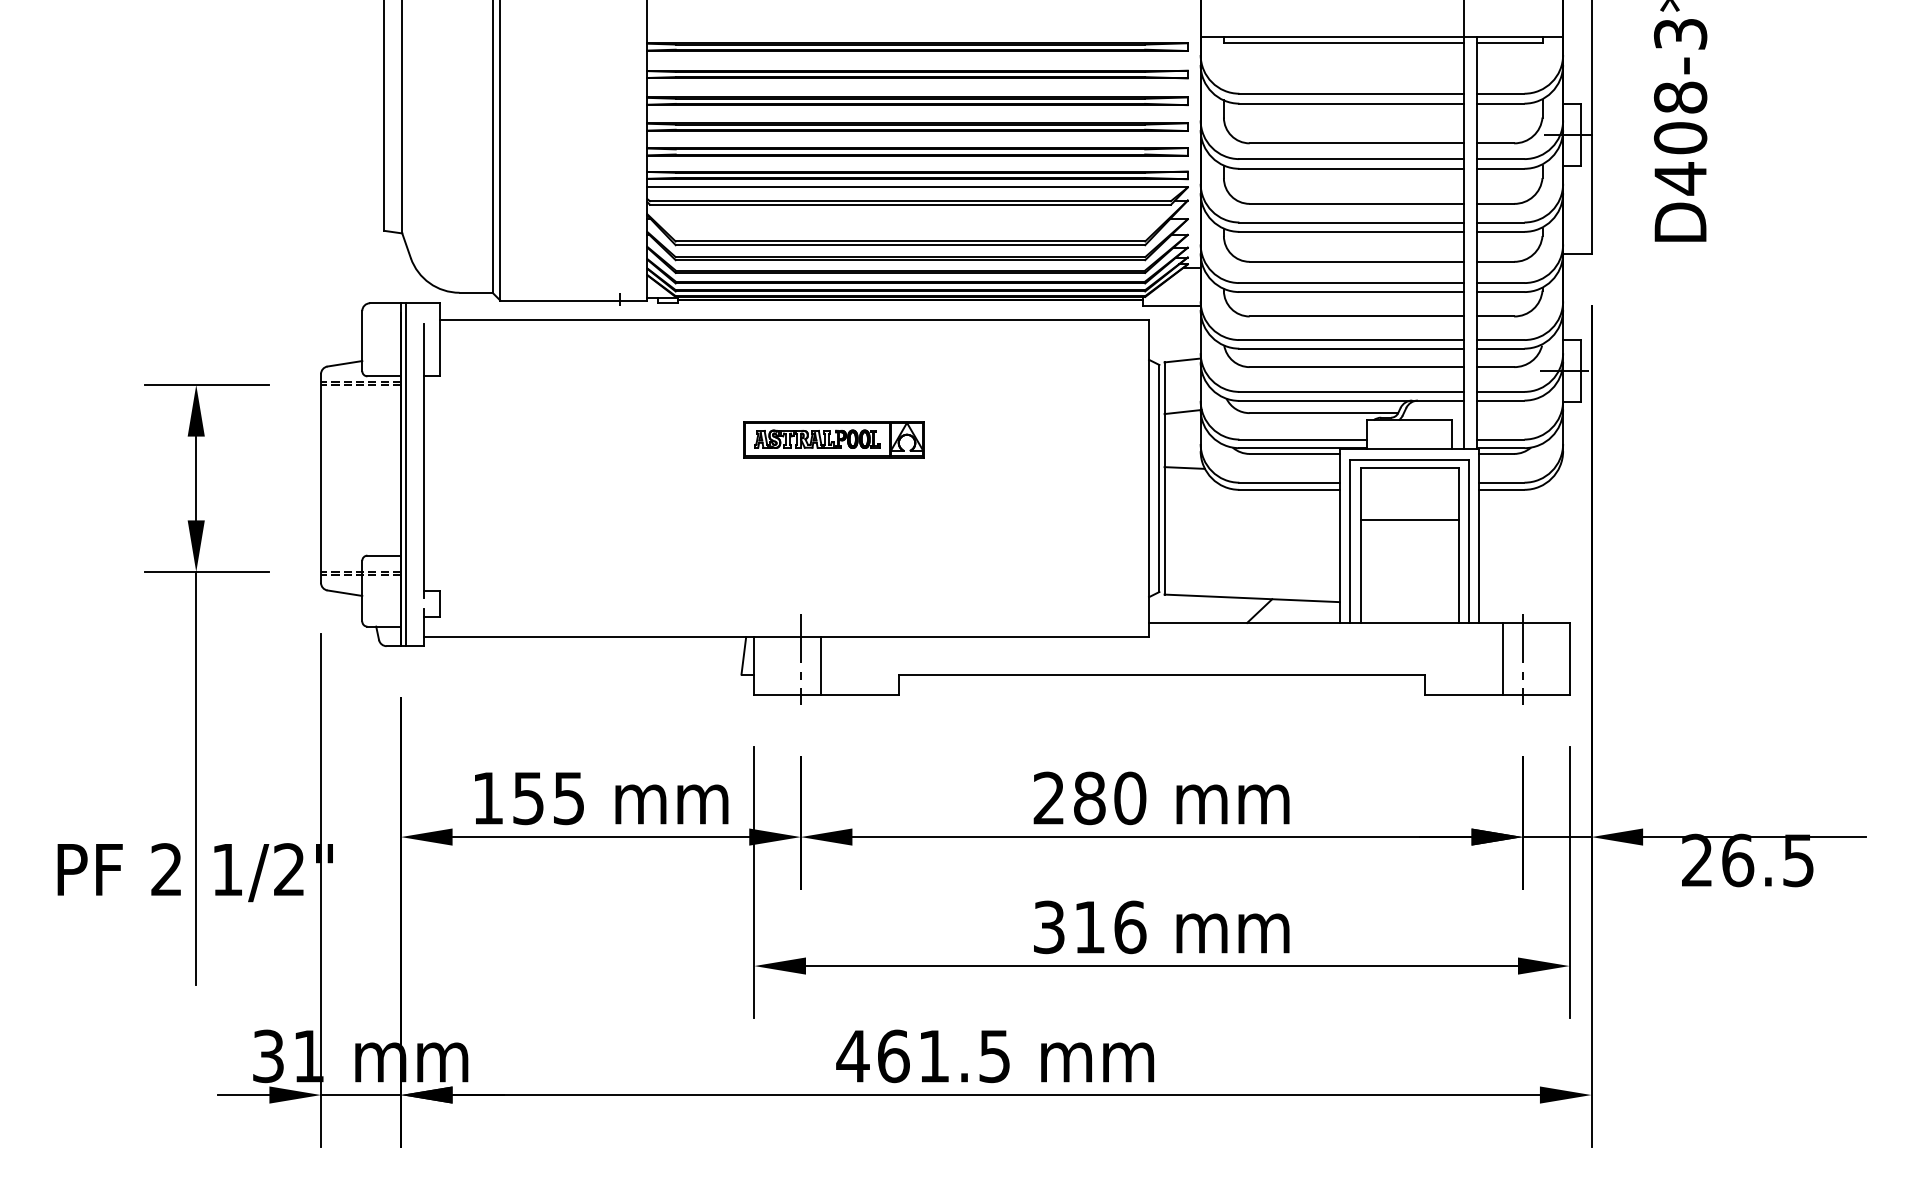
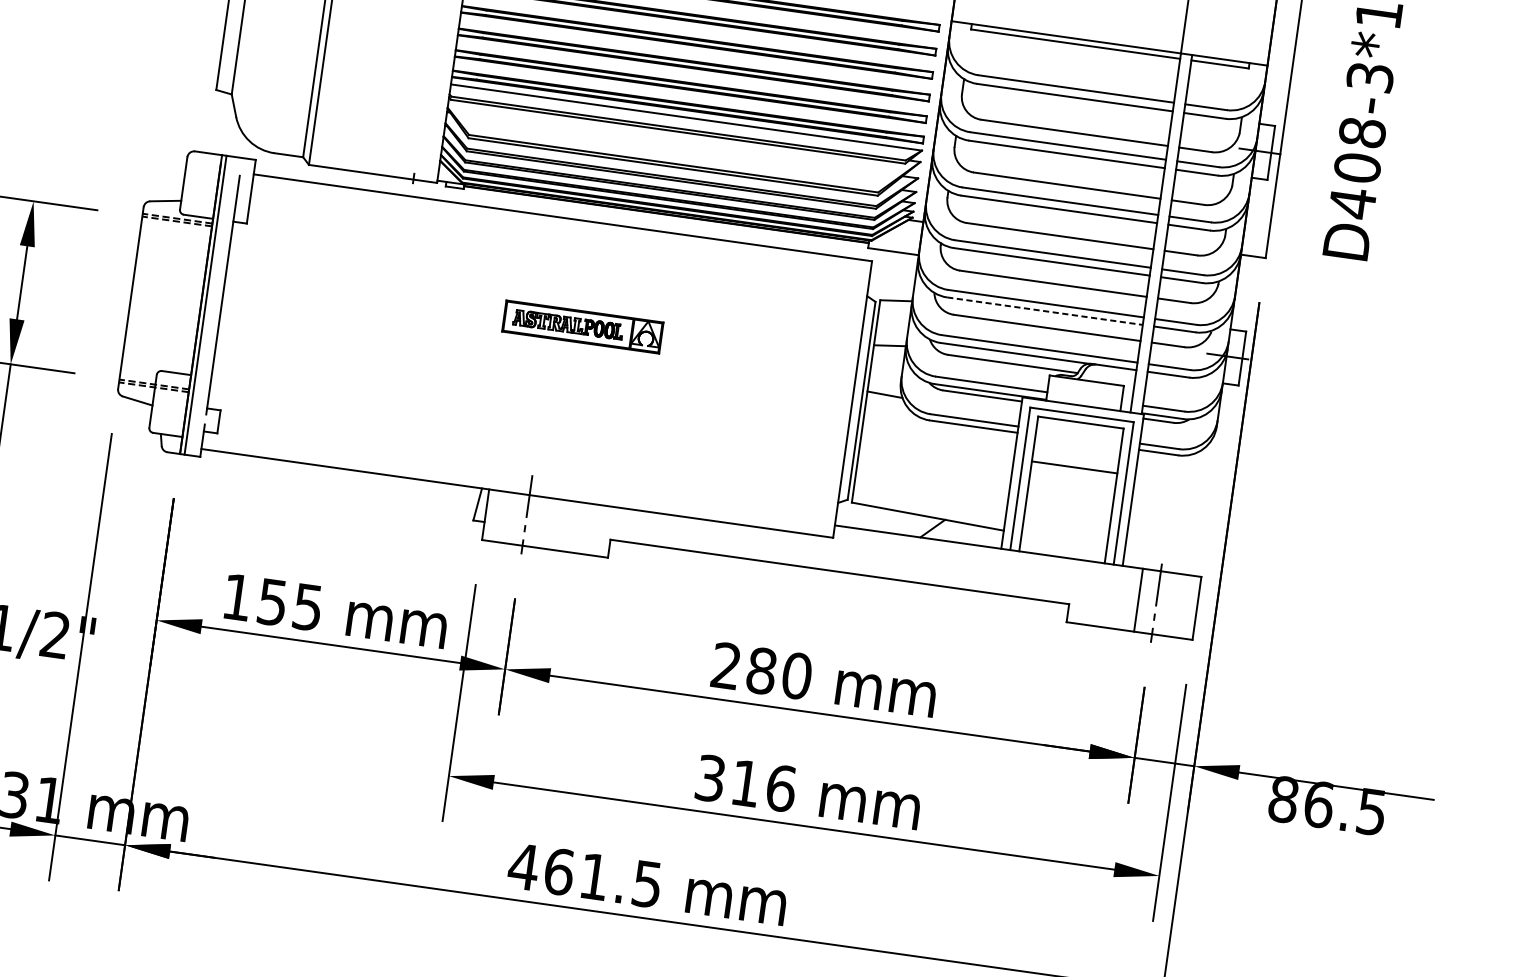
line: (1352, 348) -> (1045, 311), solid -> dashed
line: (821, 666) -> (544, 523), removed
text: (1697, 860) -> (1283, 799), 26.5 -> 86.5

